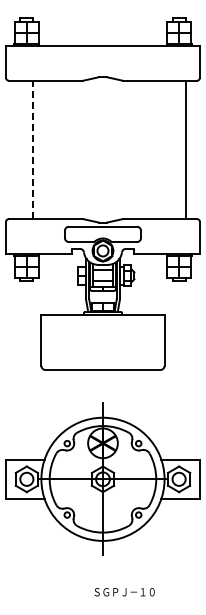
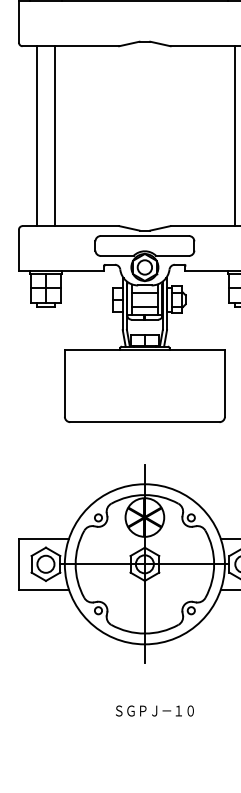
line: (20, 149) -> (37, 135), added
line: (33, 149) -> (54, 135), dashed -> solid
line: (172, 149) -> (235, 135), added
text: (124, 592) -> (154, 711), moved

